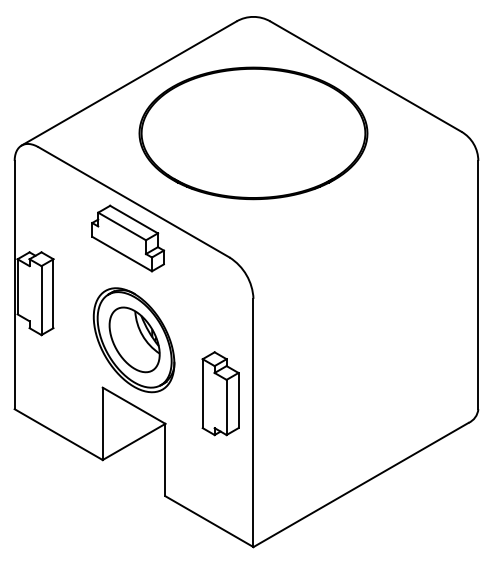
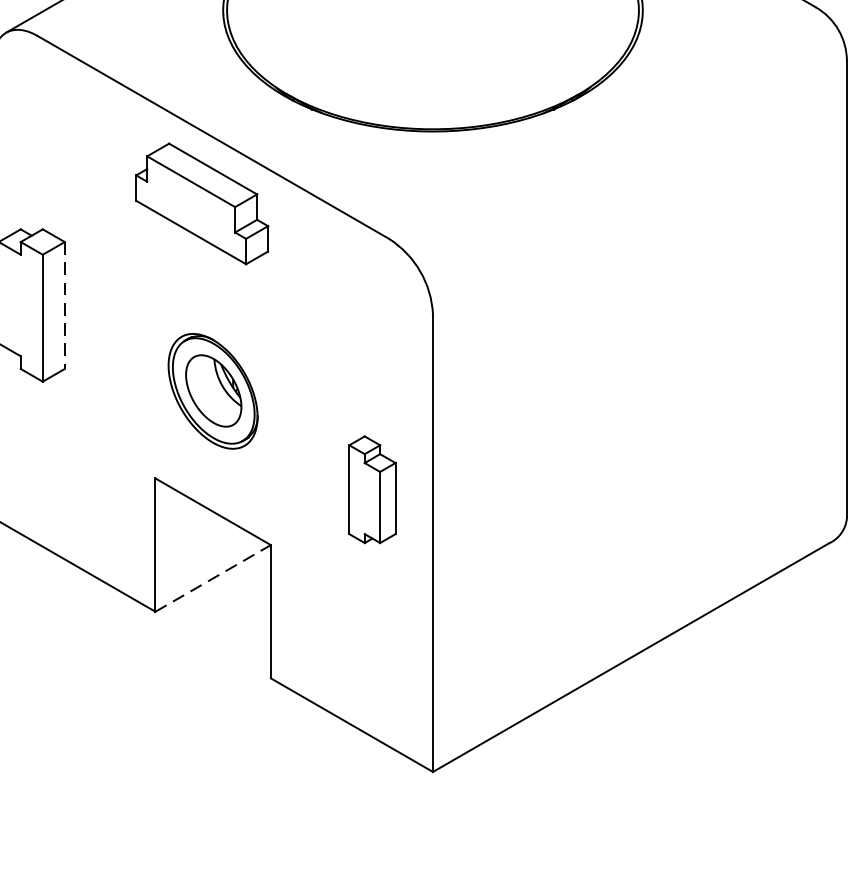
line: (53, 294) -> (64, 306), solid -> dashed
part: (133, 340) -> (212, 391), size x0.6
part: (220, 393) -> (372, 489), size x0.7
line: (134, 441) -> (213, 577), solid -> dashed

